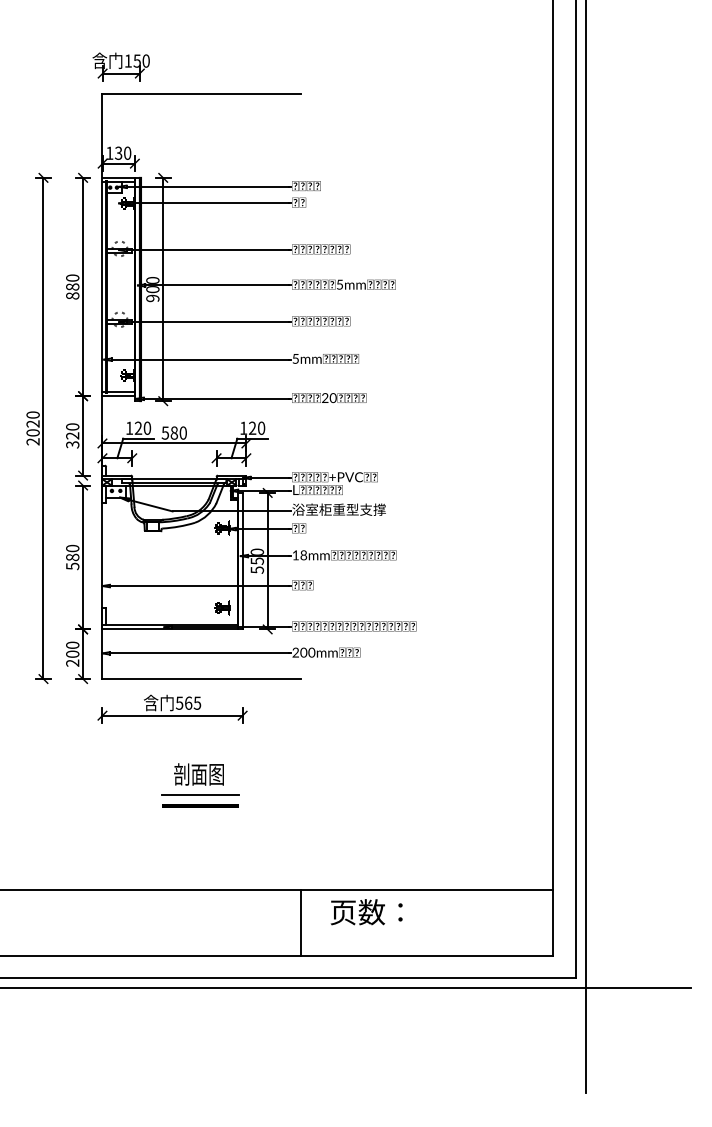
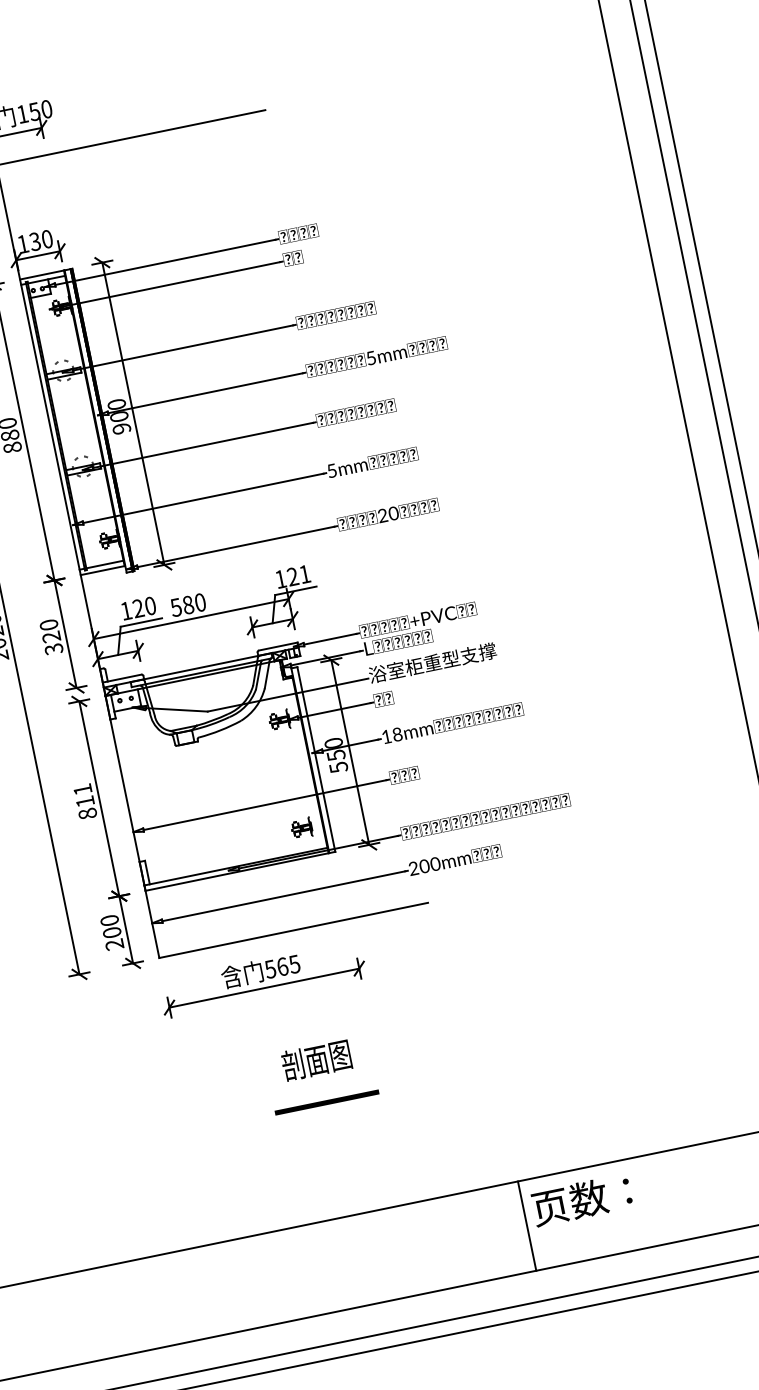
text: (261, 427) -> (304, 573), 120 -> 121
text: (72, 557) -> (85, 801), 580 -> 811
line: (200, 794) -> (324, 1087), removed
line: (301, 922) -> (527, 1225), moved

